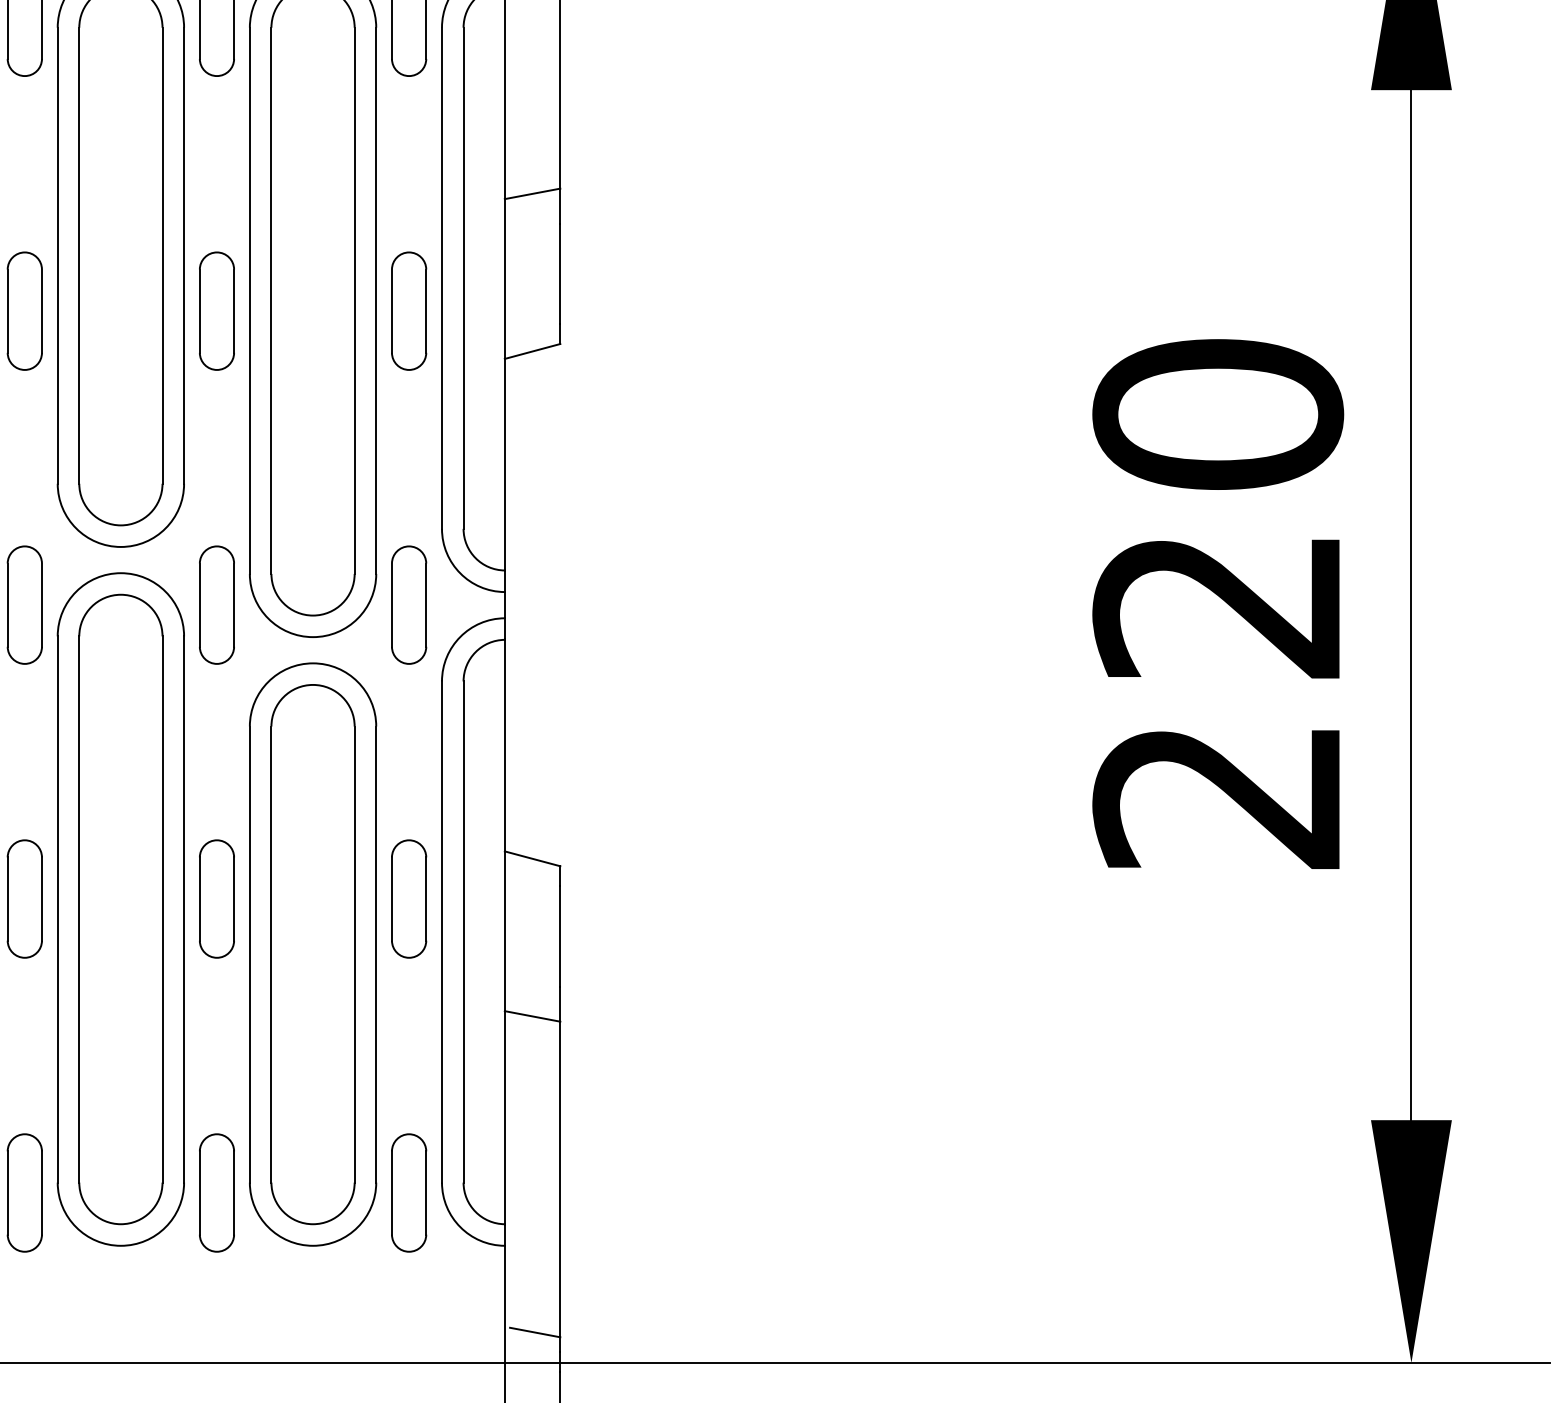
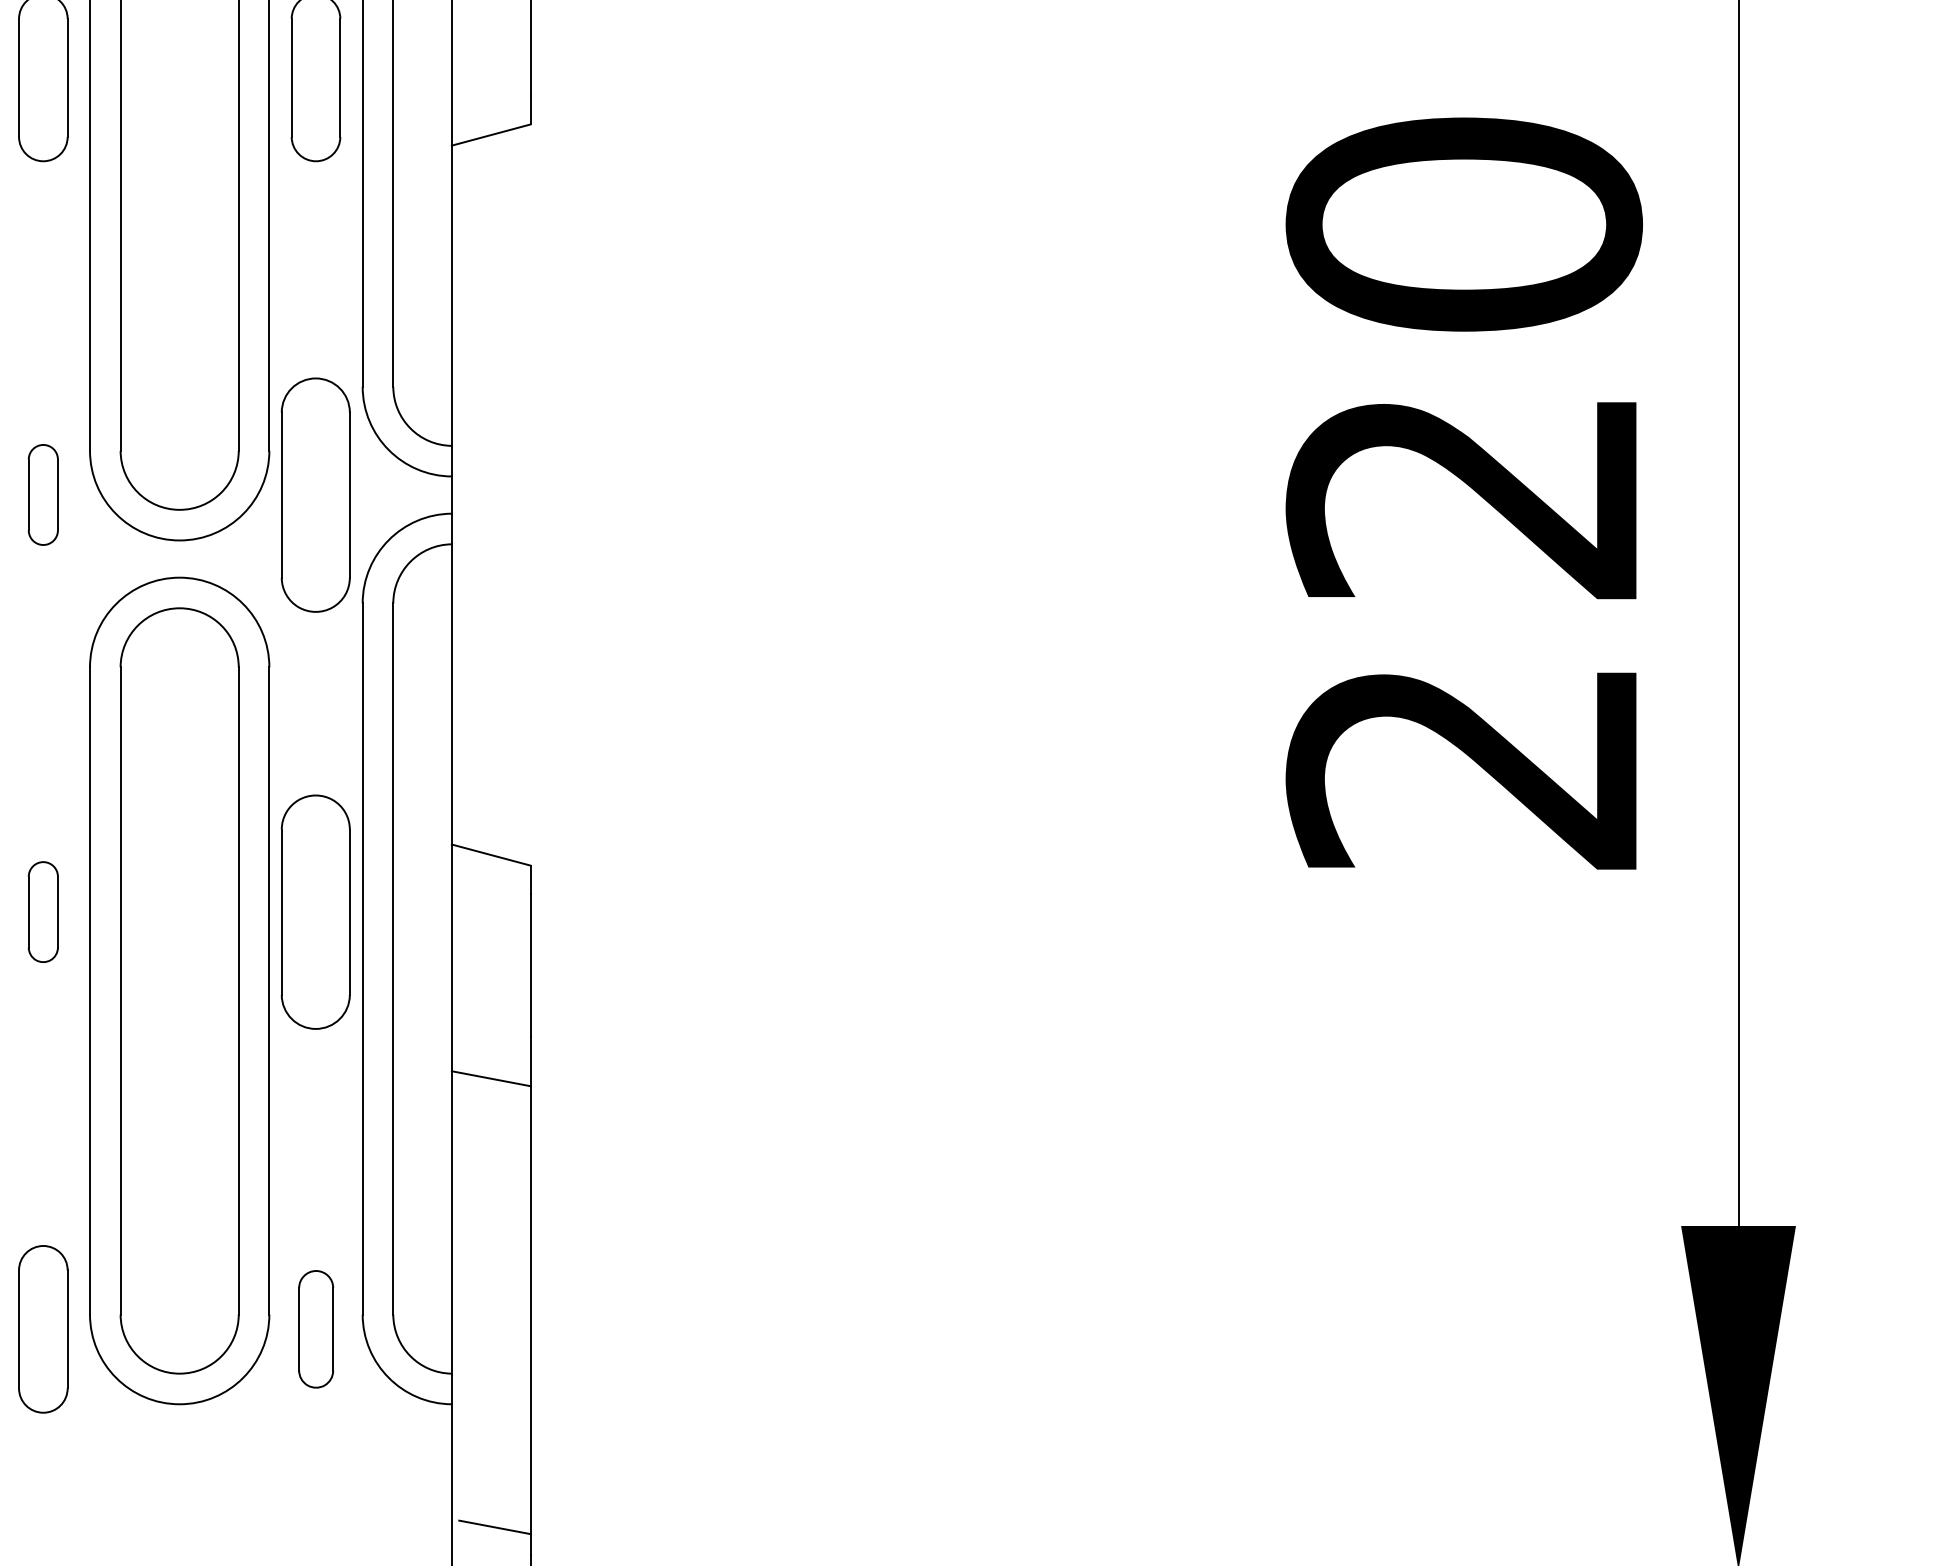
part: (216, 604) -> (42, 494), size x0.6
part: (409, 604) -> (316, 494), size x1.4
part: (216, 898) -> (42, 911), size x0.6
part: (409, 898) -> (316, 911), size x1.4
part: (409, 1192) -> (316, 1328), size x0.7

